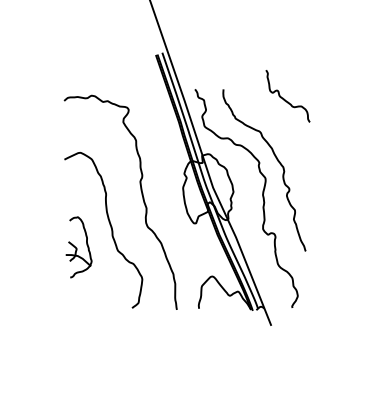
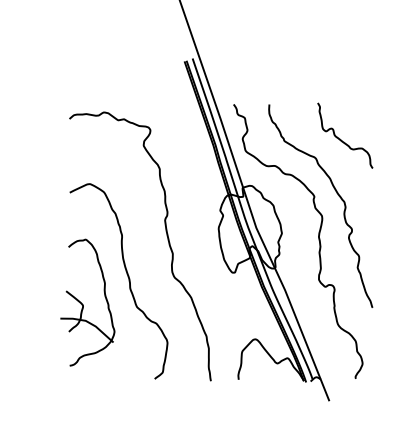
curve: (284, 98) -> (340, 138), moved
part: (78, 247) -> (87, 302), size x1.67

